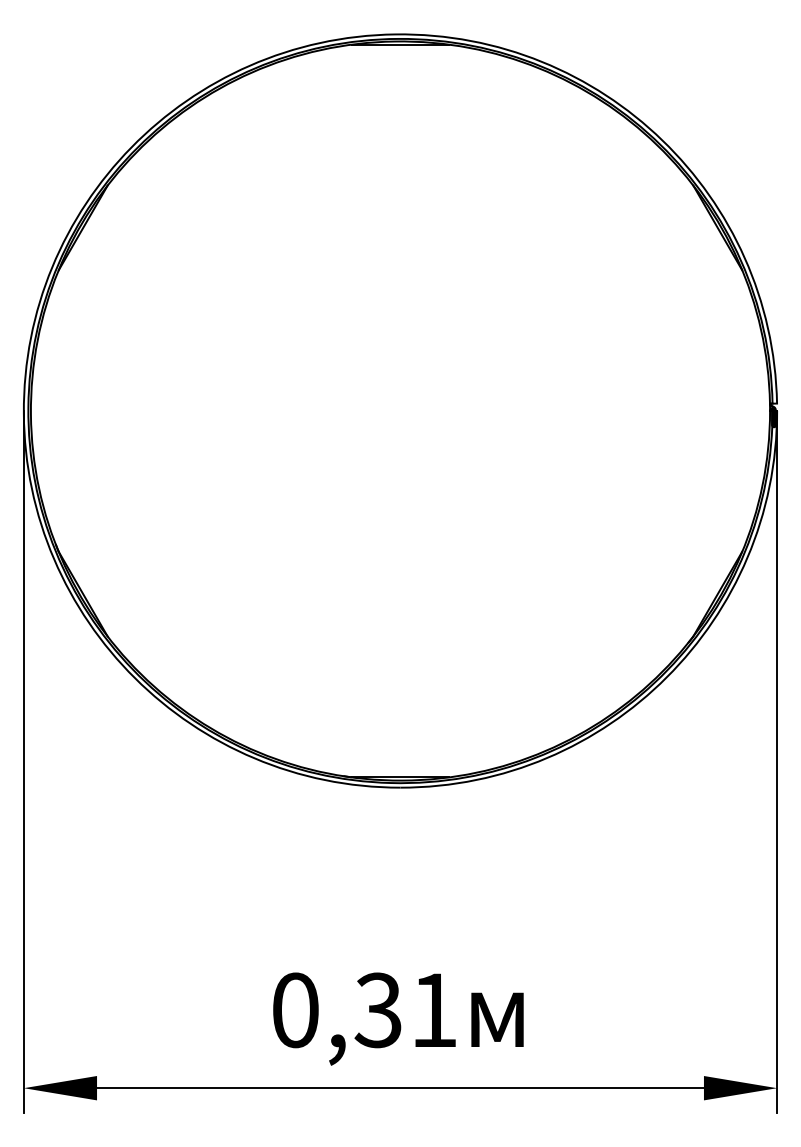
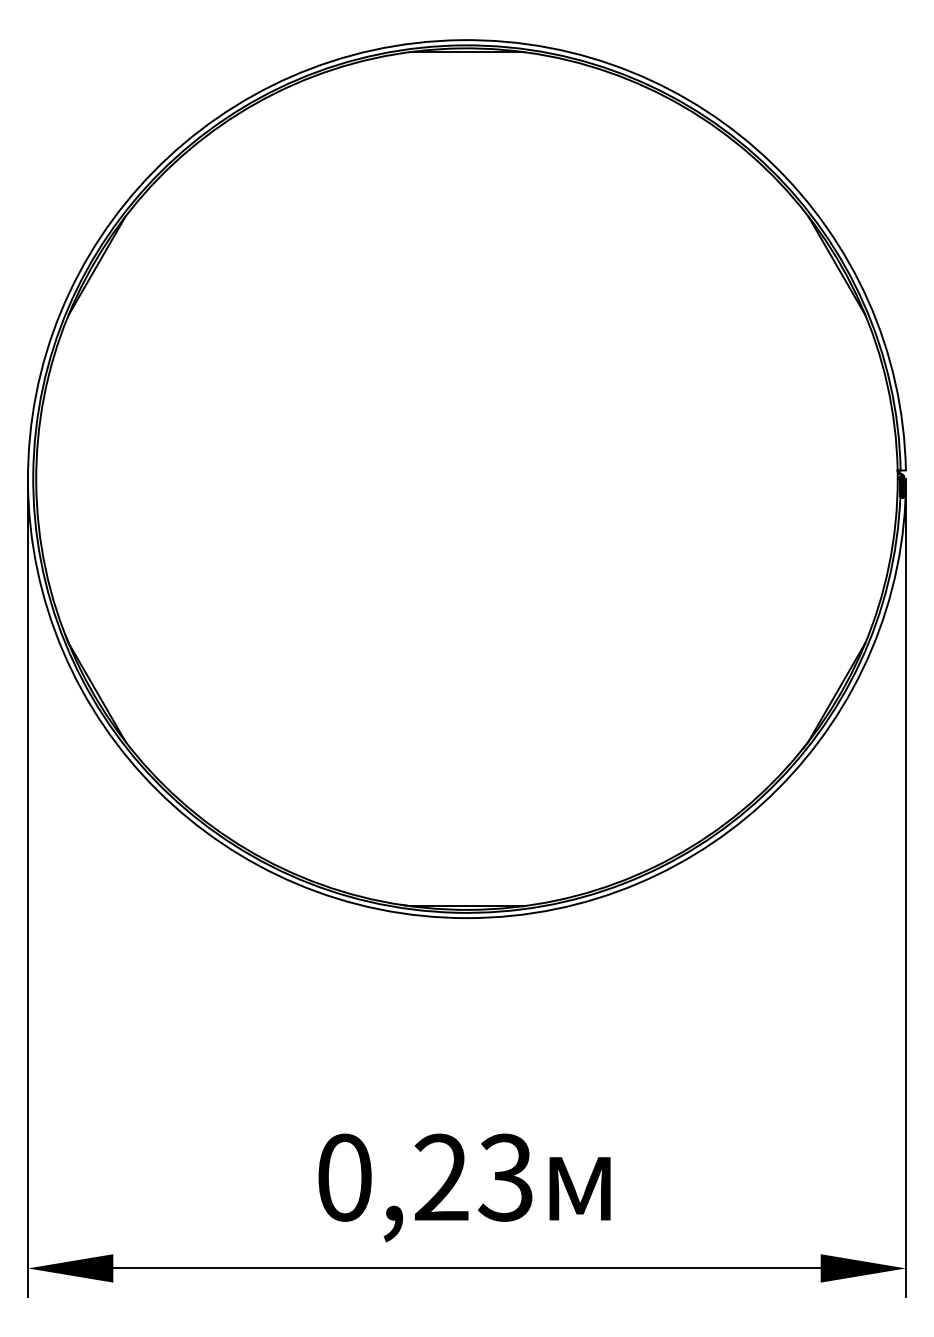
text: (405, 1010) -> (472, 1177), 0,31 -> 0,23

